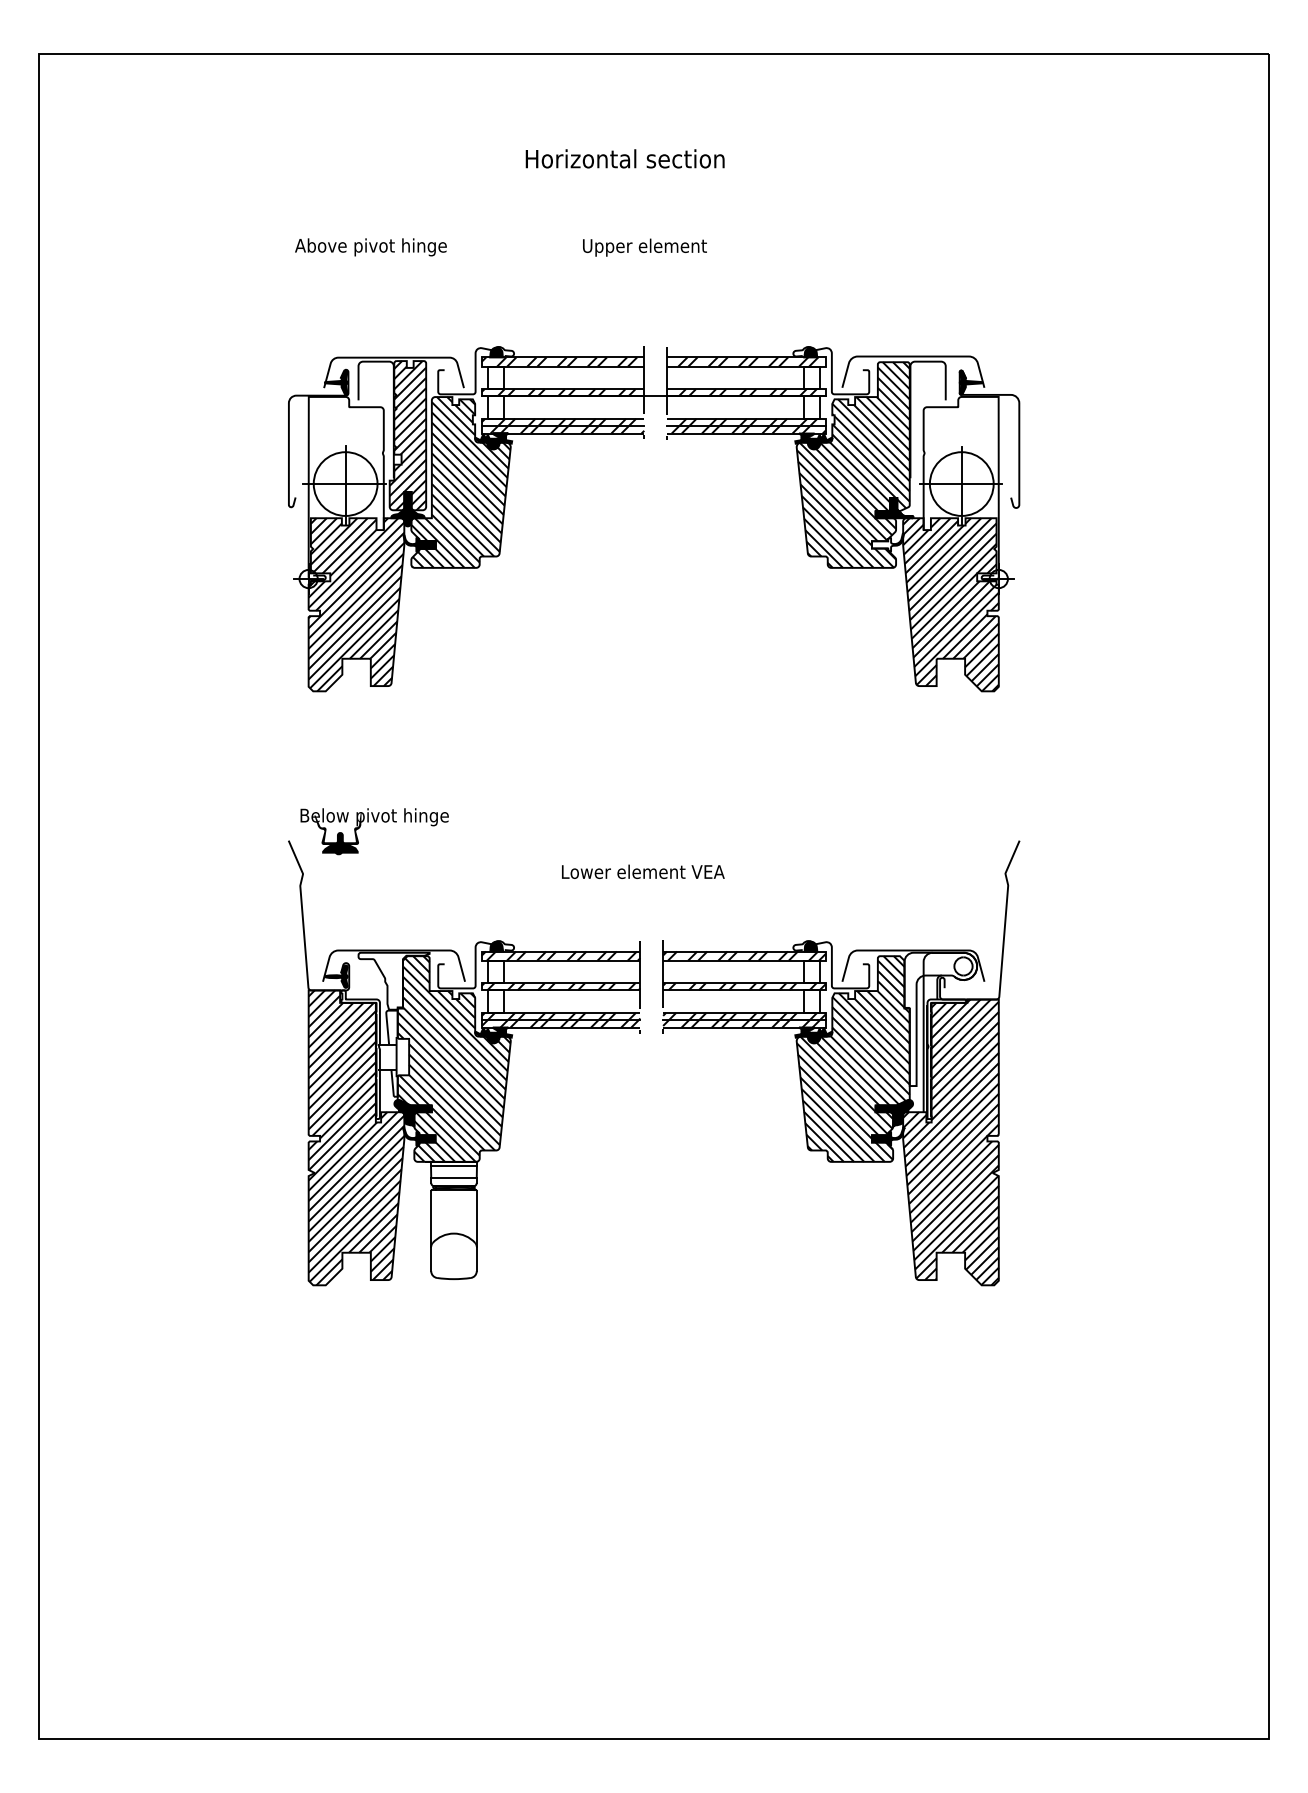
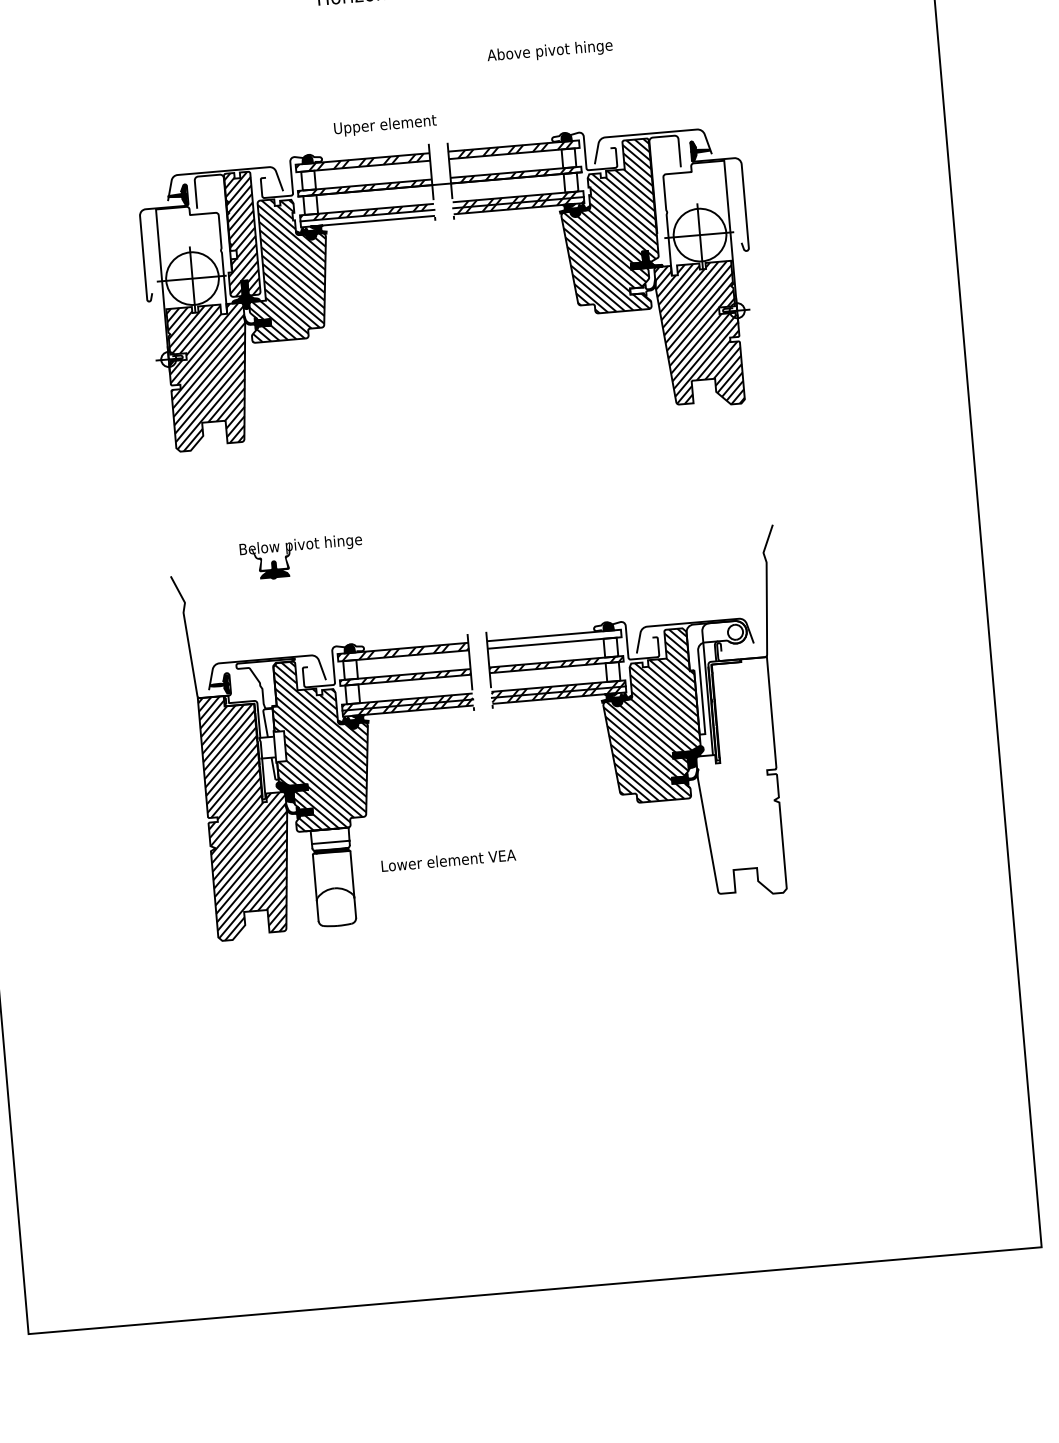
text: (370, 247) -> (549, 51), moved
text: (644, 247) -> (385, 125), moved
hatch: (567, 429) -> (371, 218), removed
text: (374, 831) -> (301, 557), moved
text: (643, 871) -> (448, 860), moved
hatch: (744, 955) -> (554, 638), removed
hatch: (950, 1142) -> (737, 778), removed
line: (453, 1166) -> (329, 833), removed

